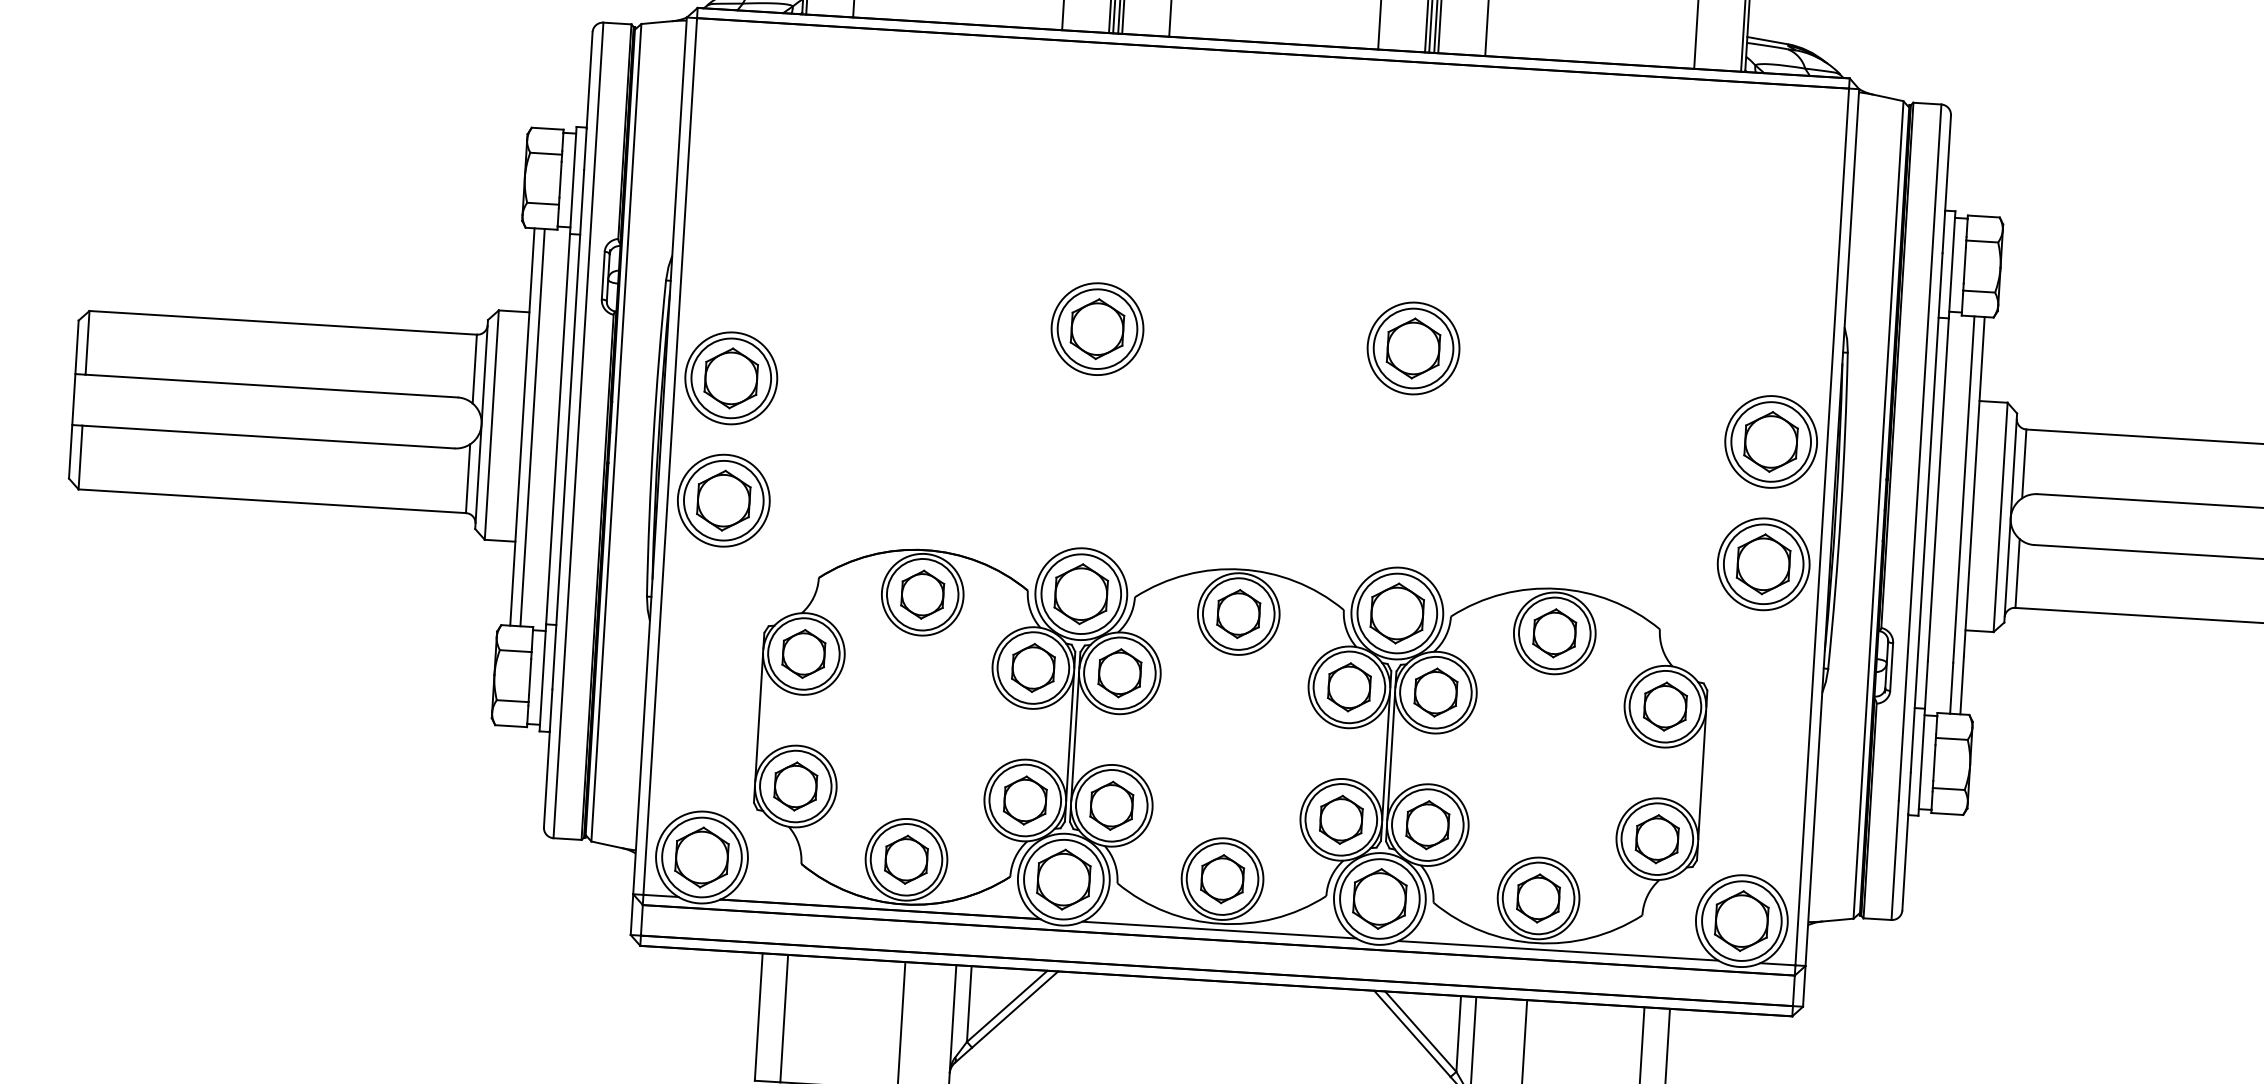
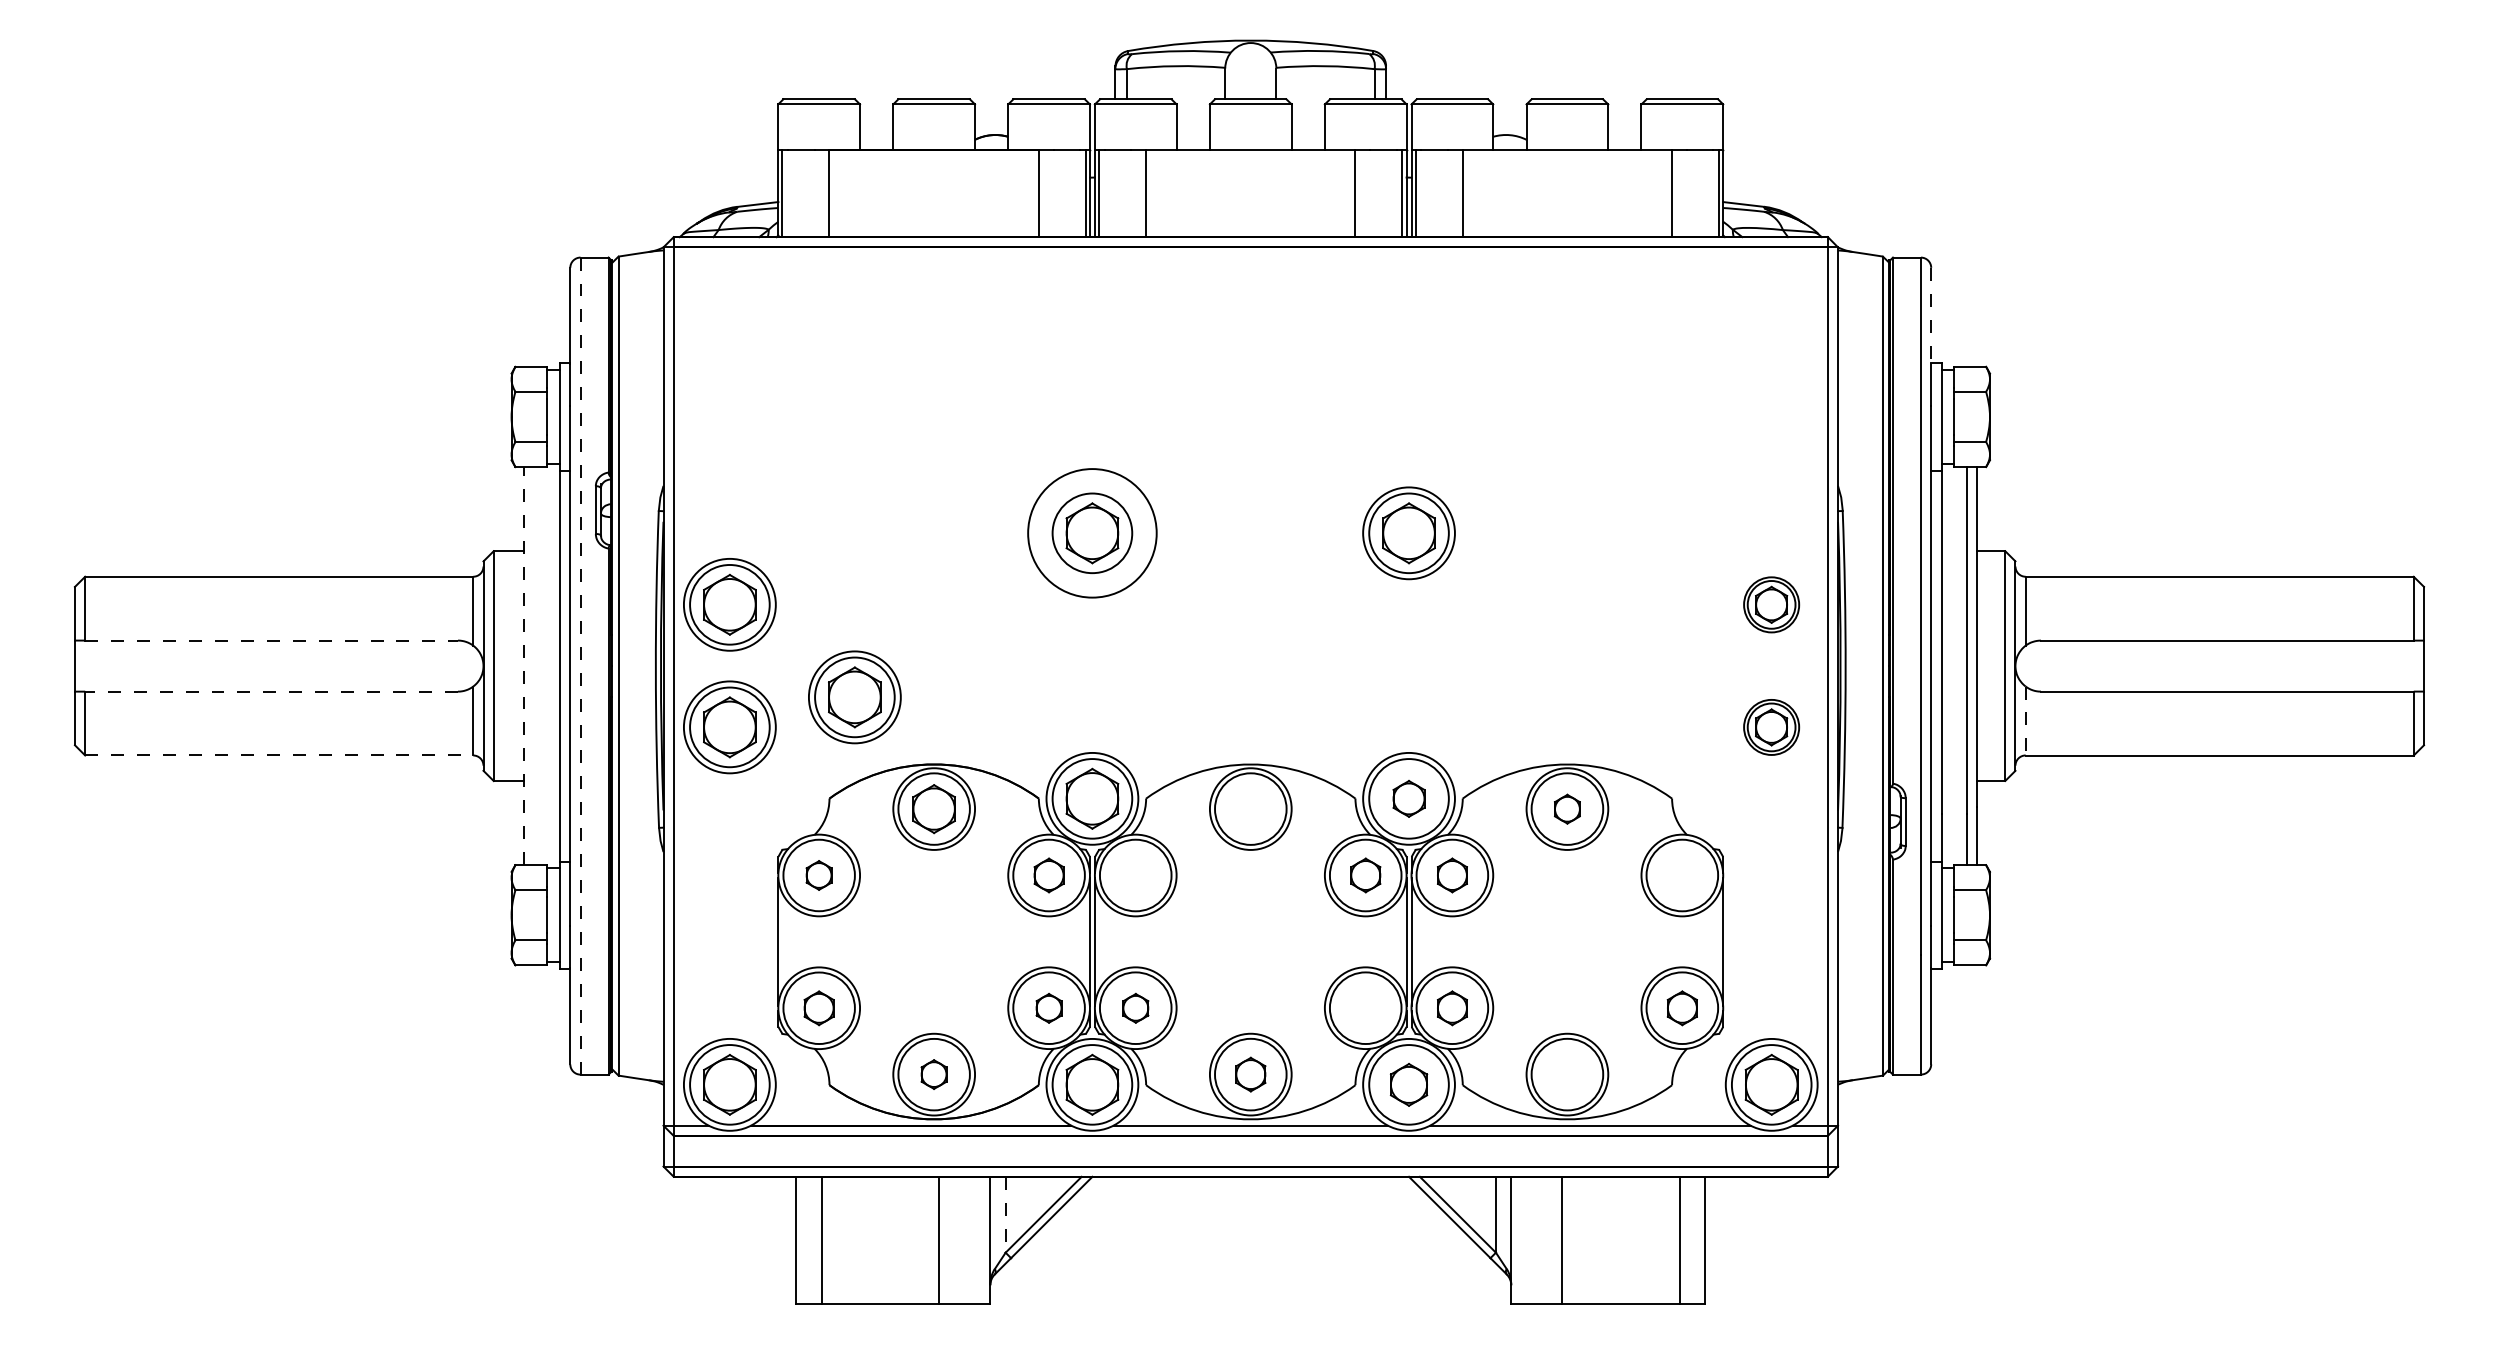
line: (1948, 163) -> (1931, 316), solid -> dashed
circle: (1097, 329) -> (1092, 533), size x1.4
line: (272, 386) -> (272, 640), solid -> dashed
line: (522, 426) -> (524, 665), solid -> dashed
line: (532, 428) -> (534, 666), removed
line: (578, 430) -> (580, 666), solid -> dashed
line: (268, 436) -> (271, 691), solid -> dashed
part: (1770, 441) -> (1771, 604), size x0.6
part: (850, 478) -> (854, 697), added
line: (272, 501) -> (279, 755), solid -> dashed
part: (1763, 564) -> (1771, 727), size x0.6
line: (2017, 573) -> (2025, 721), solid -> dashed
part: (1396, 613) -> (1408, 798), size x0.6
part: (1238, 614) -> (1250, 809), removed
part: (1554, 633) -> (1567, 809), size x0.6
part: (803, 653) -> (818, 875), size x0.6
part: (1032, 668) -> (1048, 875), size x0.7
part: (1119, 673) -> (1135, 875), removed
part: (1349, 687) -> (1365, 875), size x0.7
part: (1436, 692) -> (1452, 875), size x0.7
part: (1665, 706) -> (1682, 875), removed
part: (795, 786) -> (818, 1008), size x0.7
part: (1024, 800) -> (1048, 1008), size x0.6
part: (1111, 806) -> (1135, 1008), size x0.6
part: (1341, 820) -> (1365, 1008), removed
part: (1427, 825) -> (1452, 1008), size x0.7
part: (1657, 839) -> (1682, 1008), size x0.7
part: (905, 859) -> (933, 1074), size x0.6
part: (1222, 878) -> (1250, 1074), size x0.7
part: (1379, 898) -> (1408, 1084), size x0.7
part: (1538, 898) -> (1567, 1074), removed
line: (969, 1003) -> (1005, 1214), solid -> dashed

